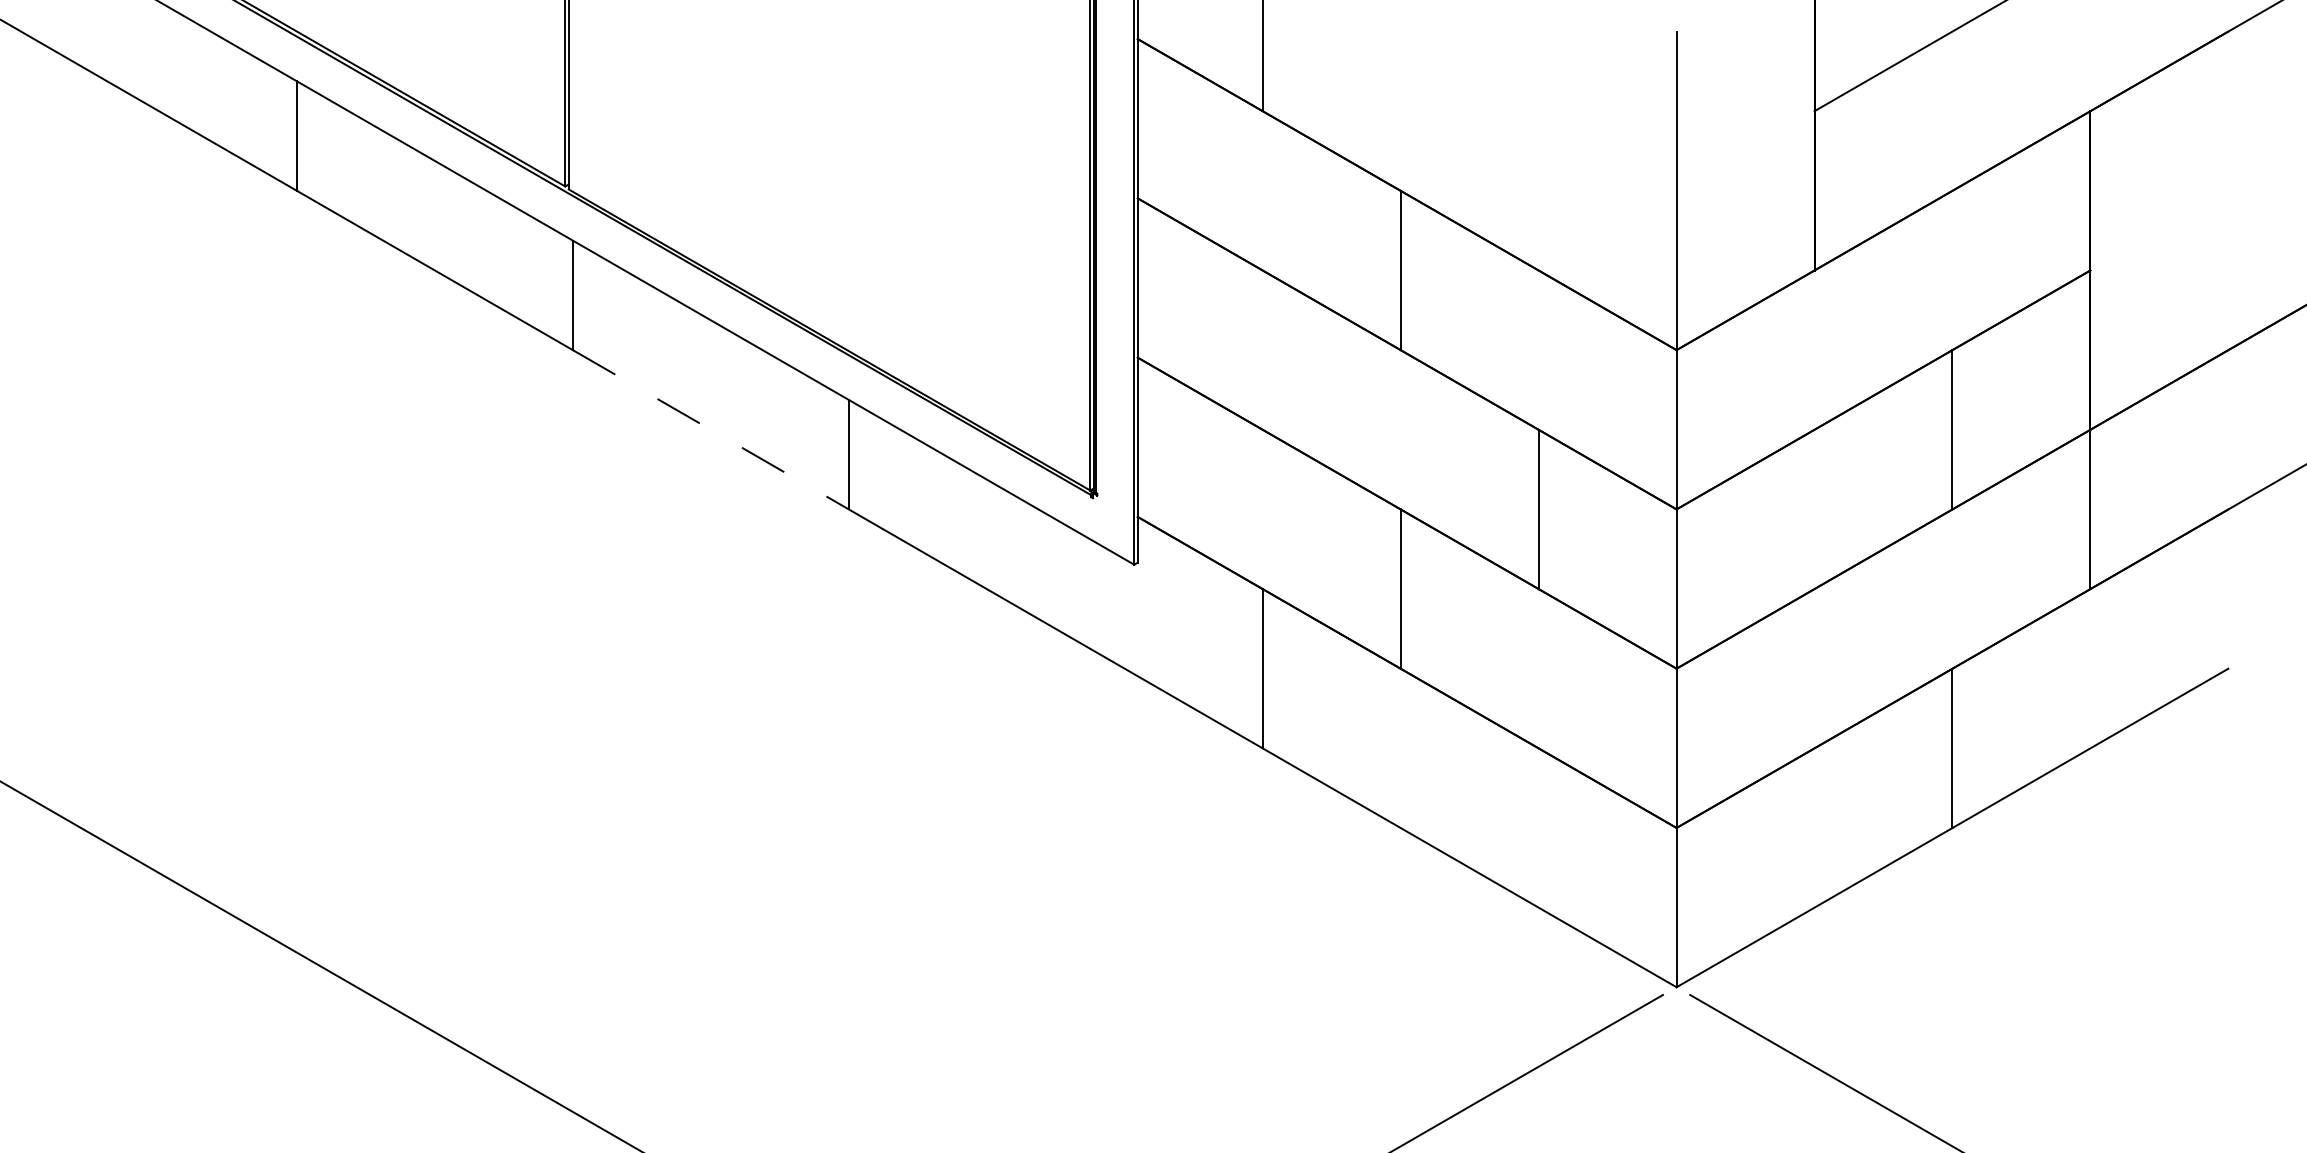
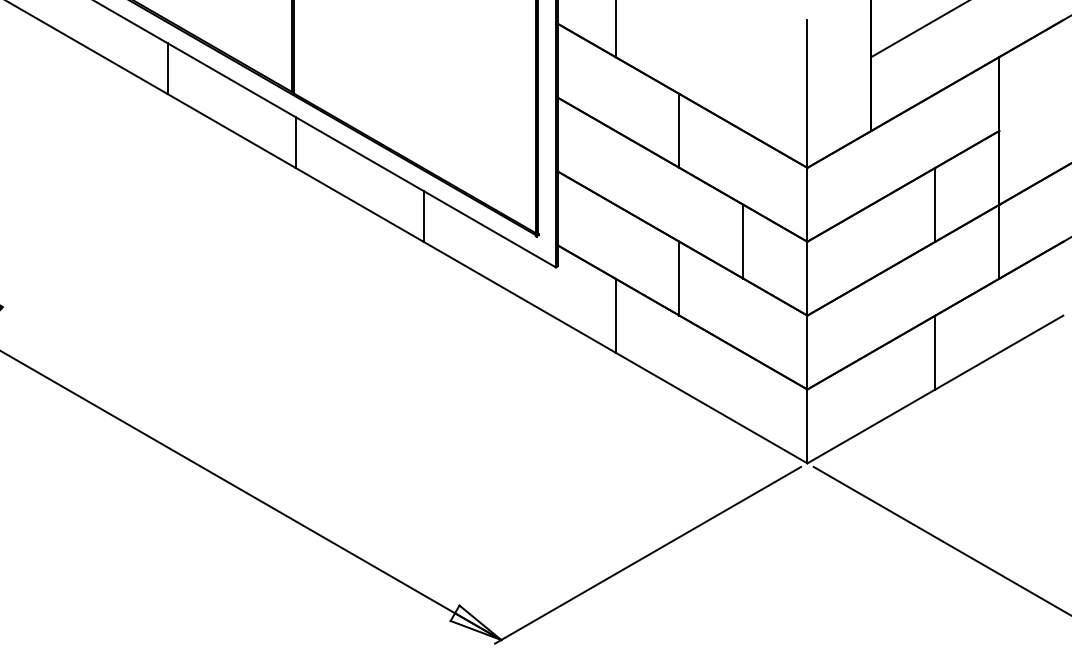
line: (710, 429) -> (359, 204), dashed -> solid

